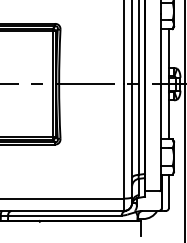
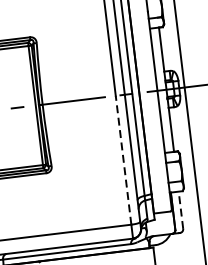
line: (124, 140) -> (123, 159), solid -> dashed
line: (169, 191) -> (181, 210), solid -> dashed

